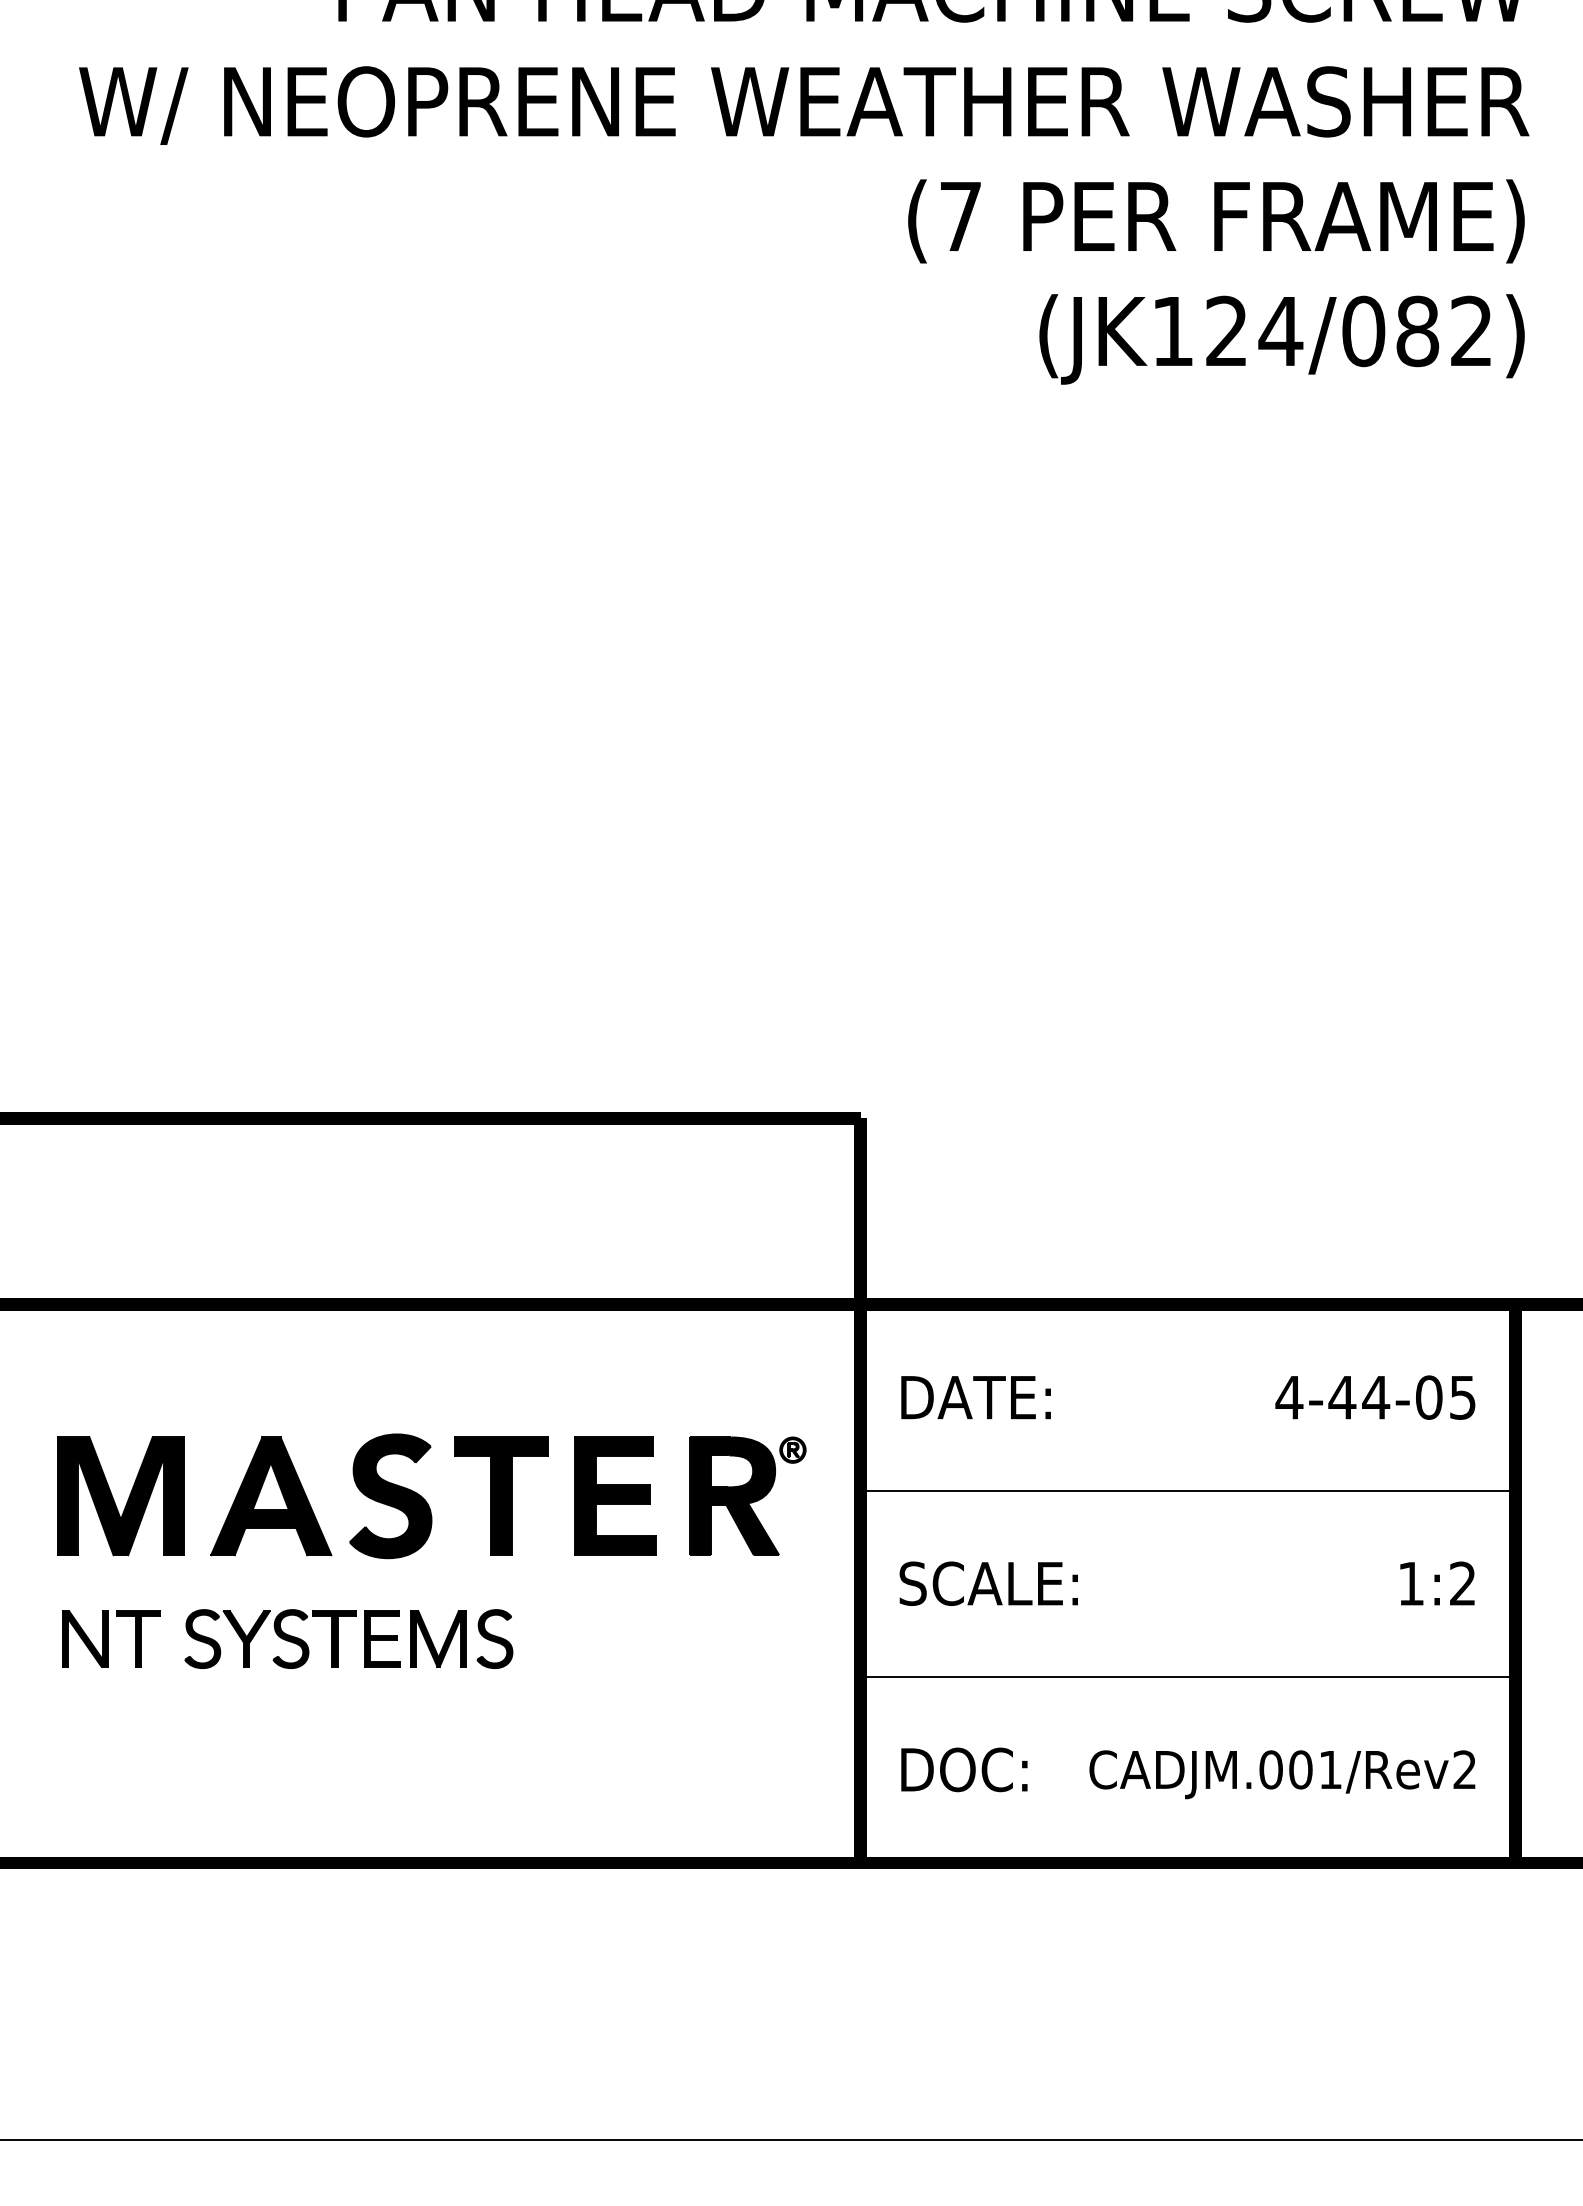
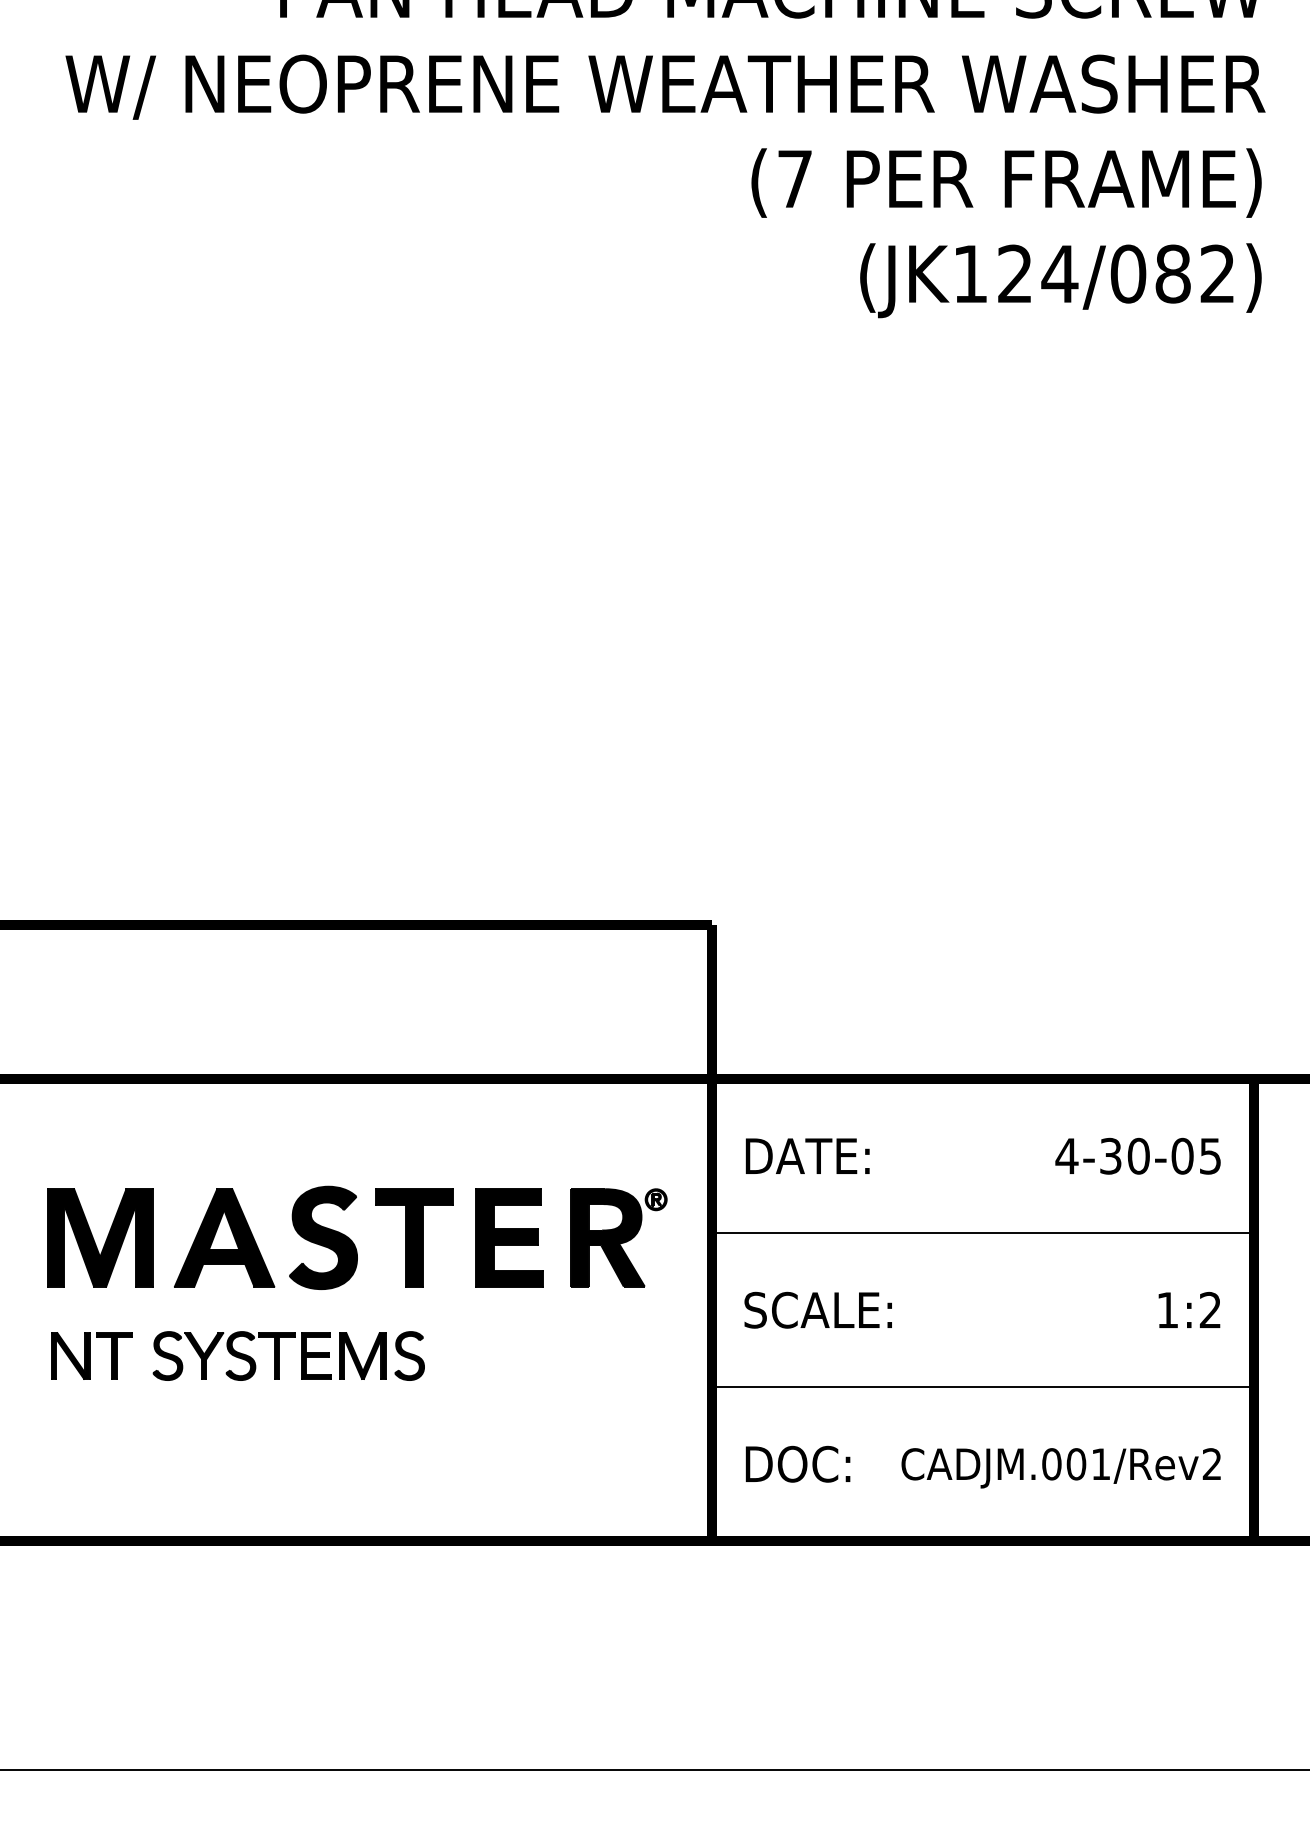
text: (1359, 1397) -> (1124, 1156), 4-44-05 -> 4-30-05

